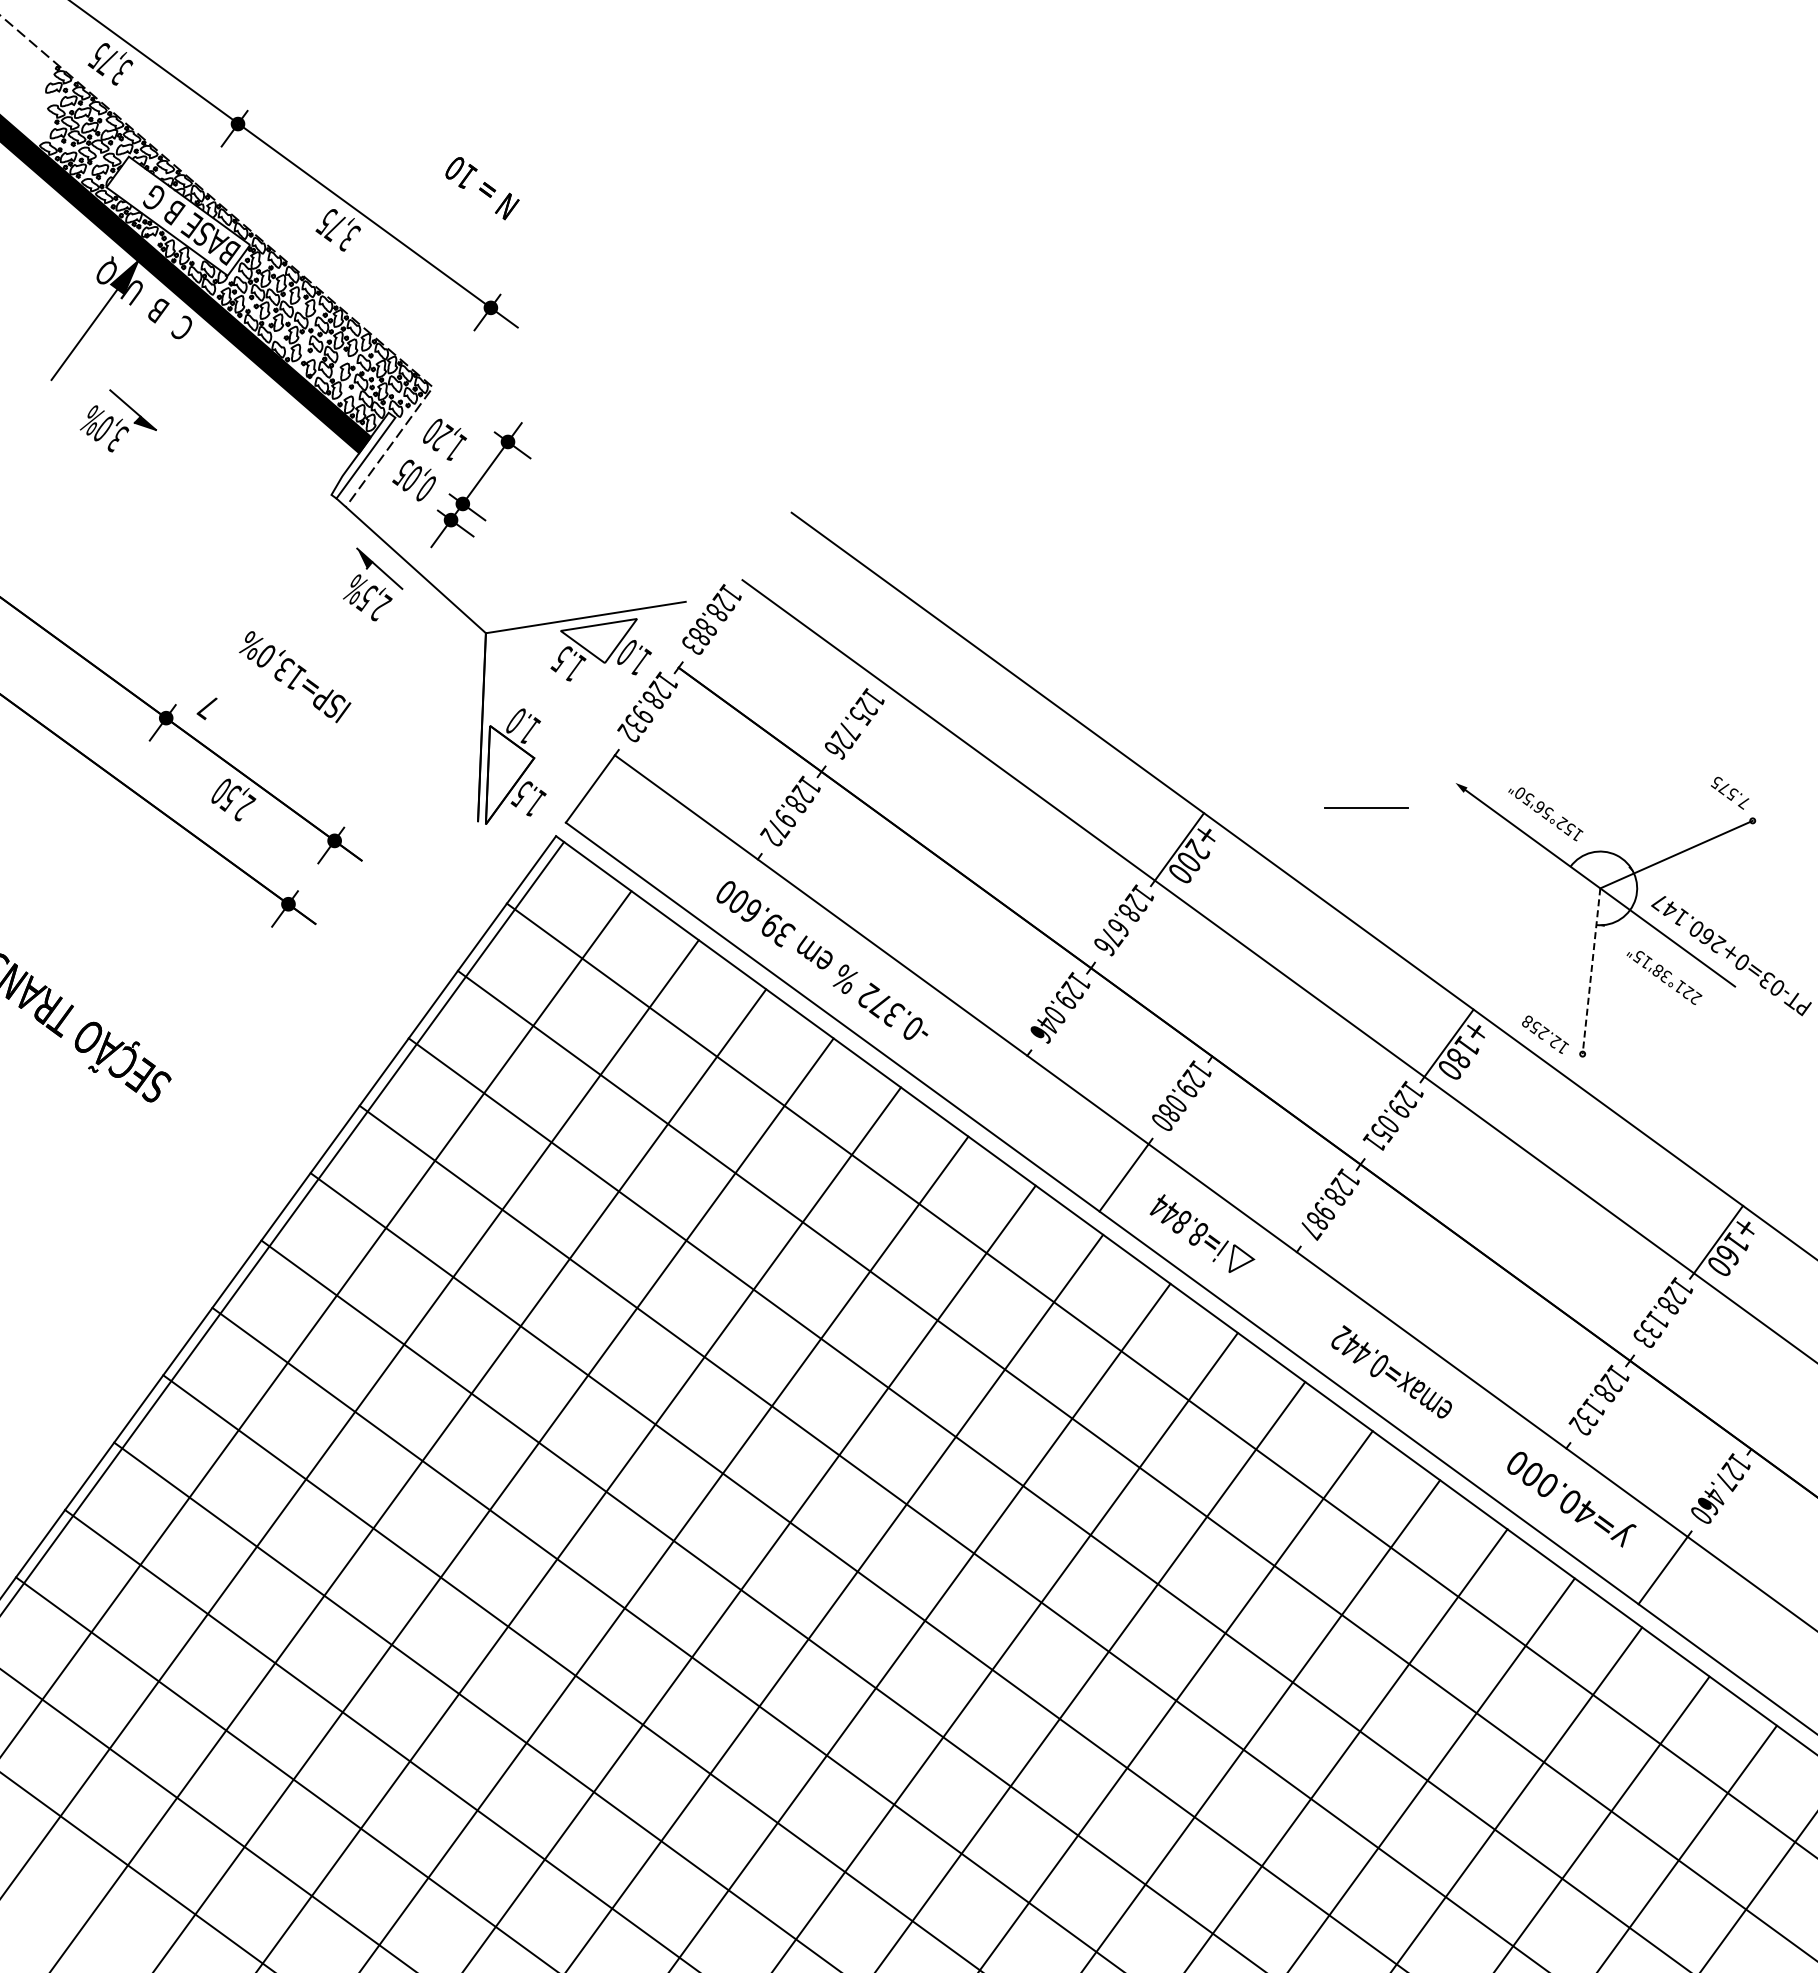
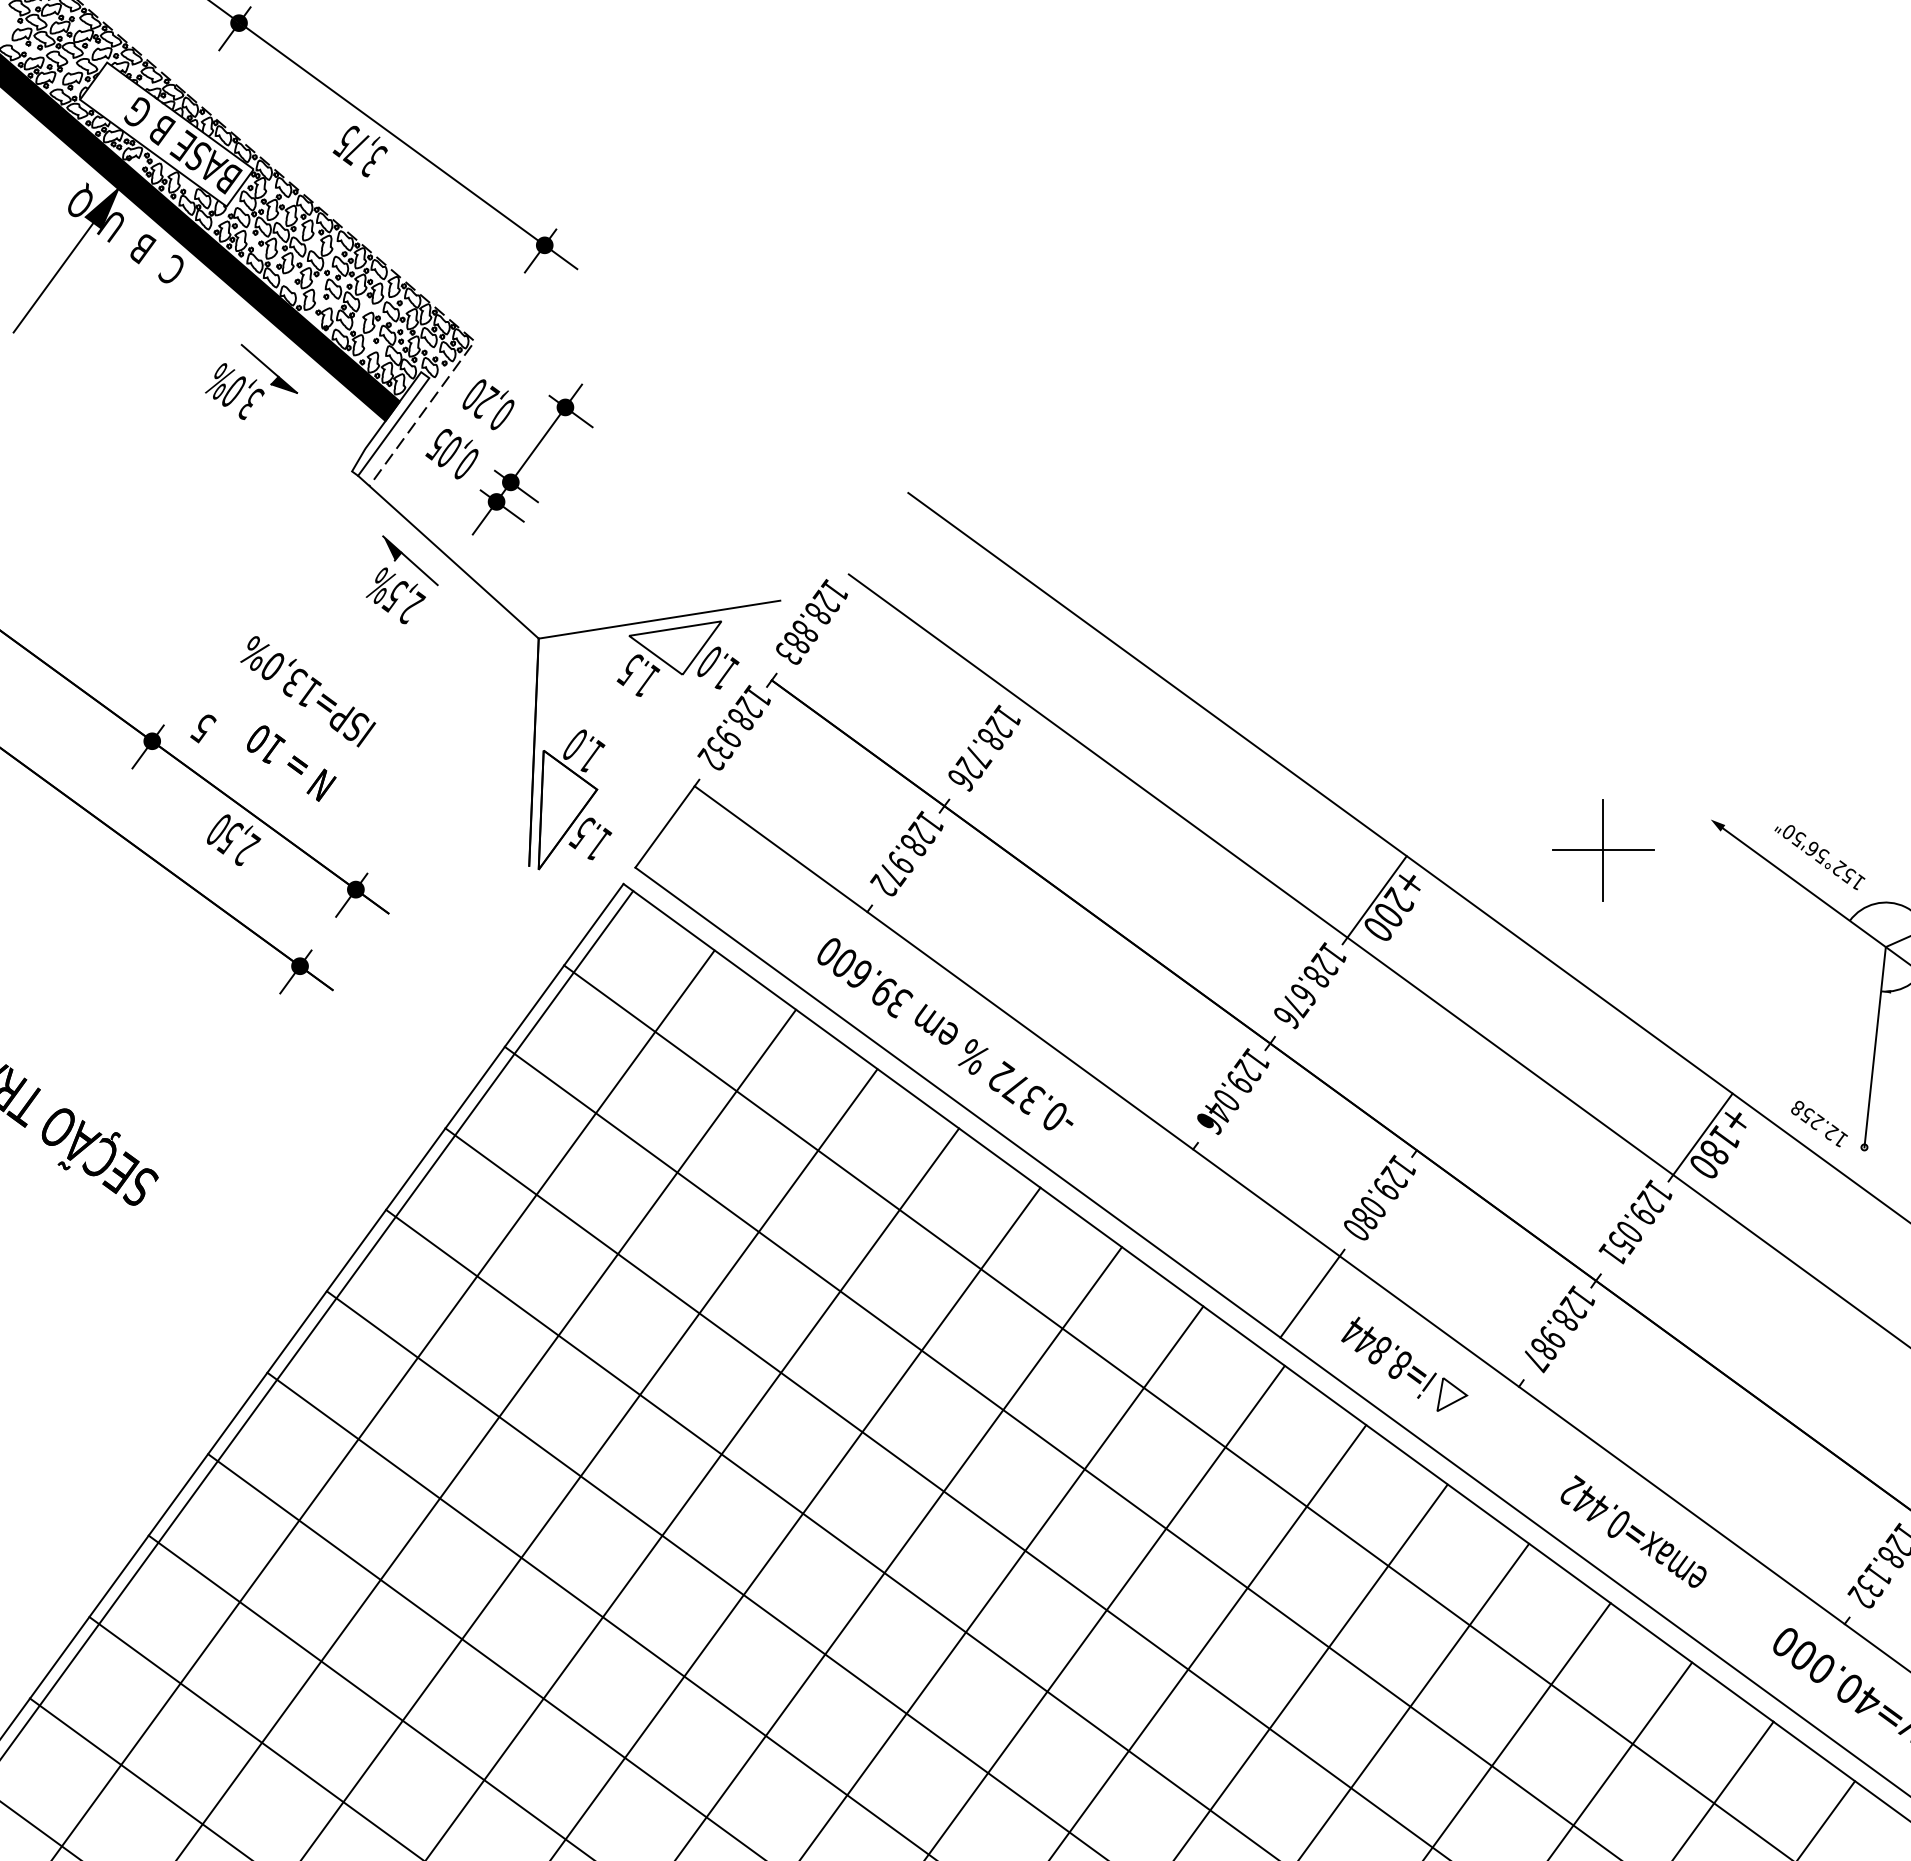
text: (482, 188) -> (291, 763), moved
part: (117, 420) -> (250, 381), moved
text: (456, 447) -> (503, 414), 1,20 -> 0,20
text: (207, 708) -> (202, 729), 7 -> 5
text: (860, 716) -> (991, 739), 125.726 -> 128.726
line: (1366, 808) -> (1603, 850), added
line: (1591, 971) -> (1875, 1047), dashed -> solid

